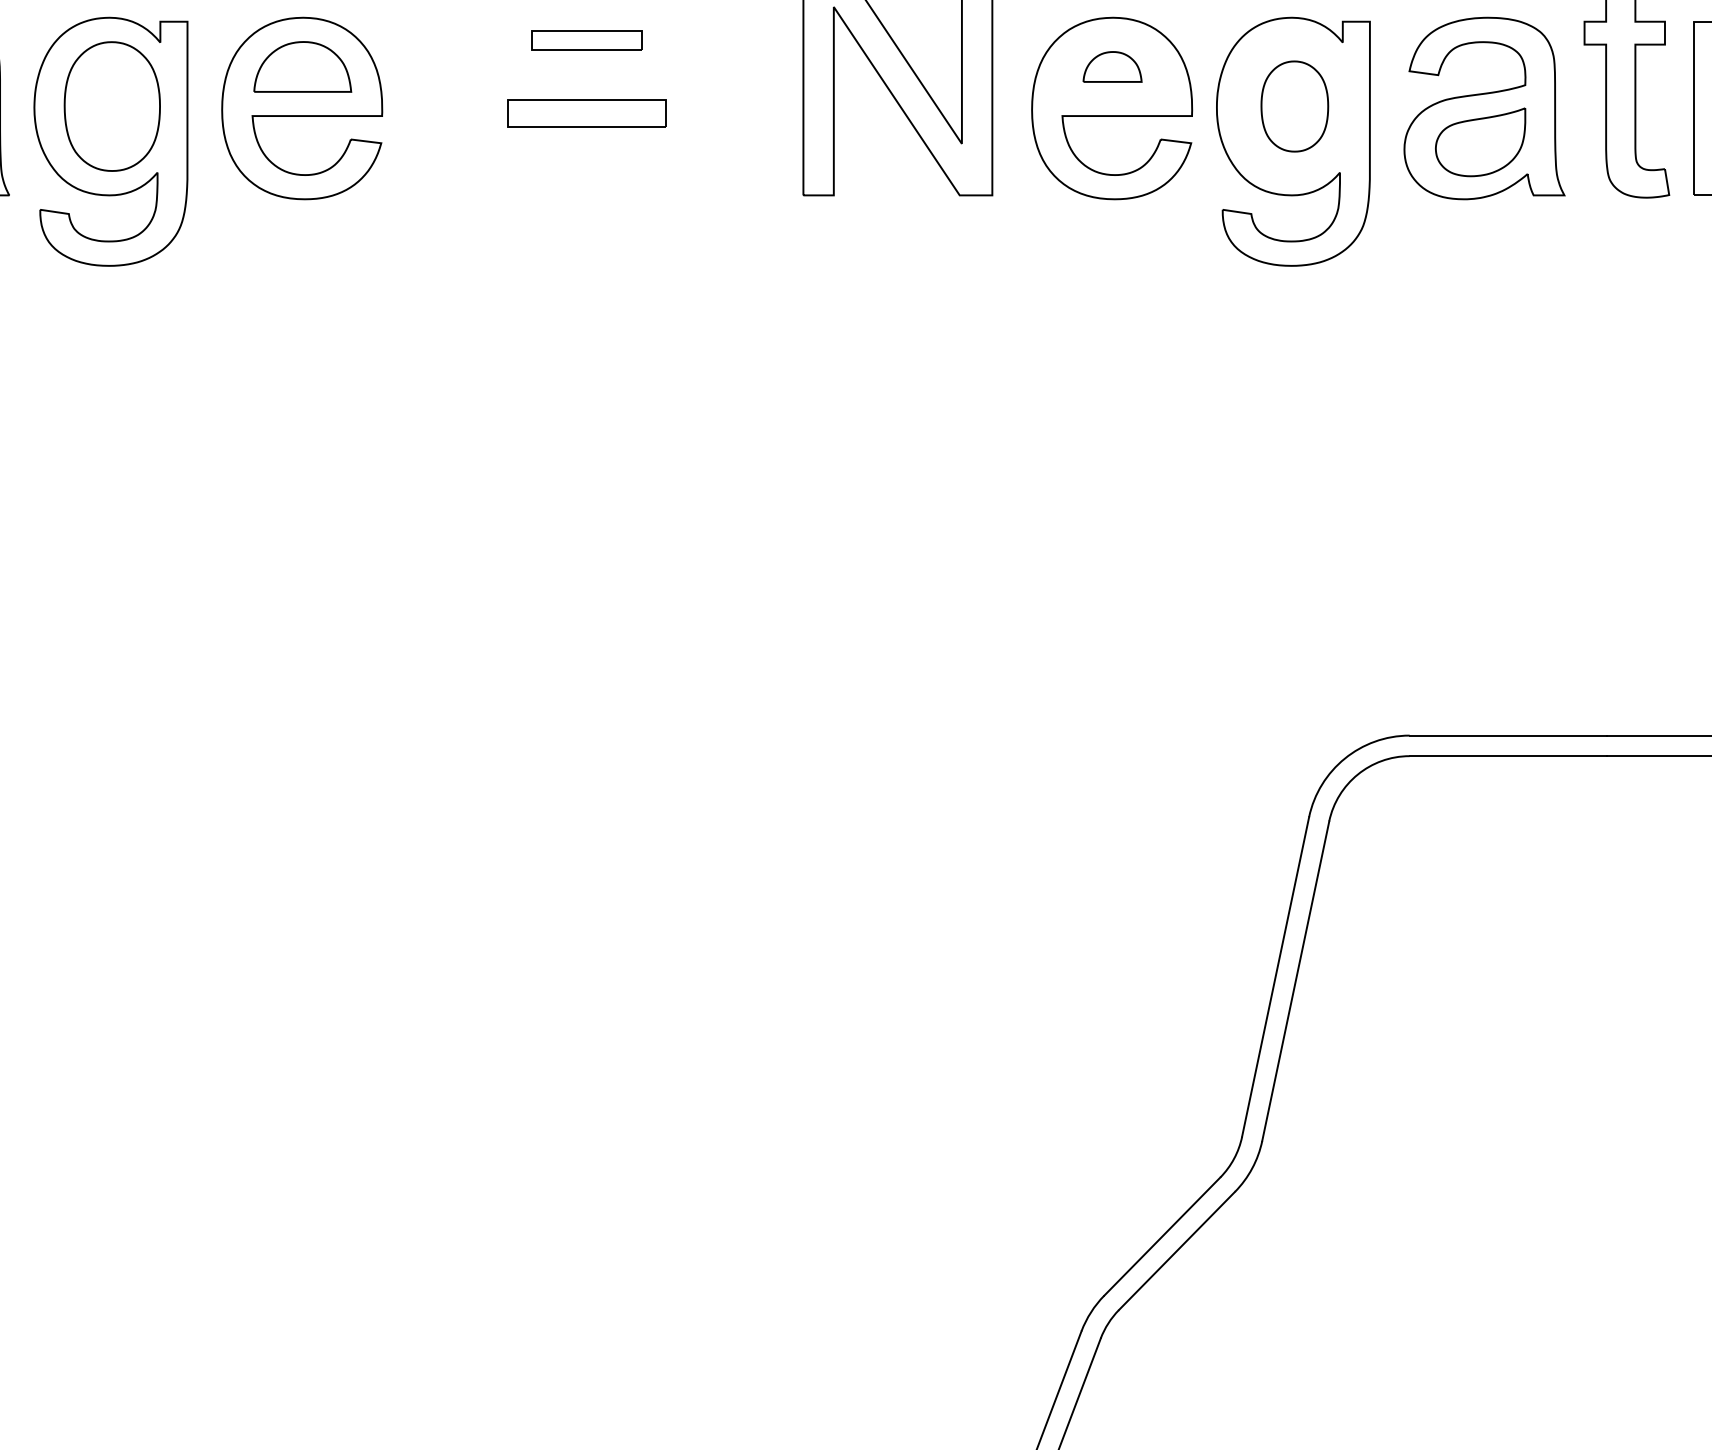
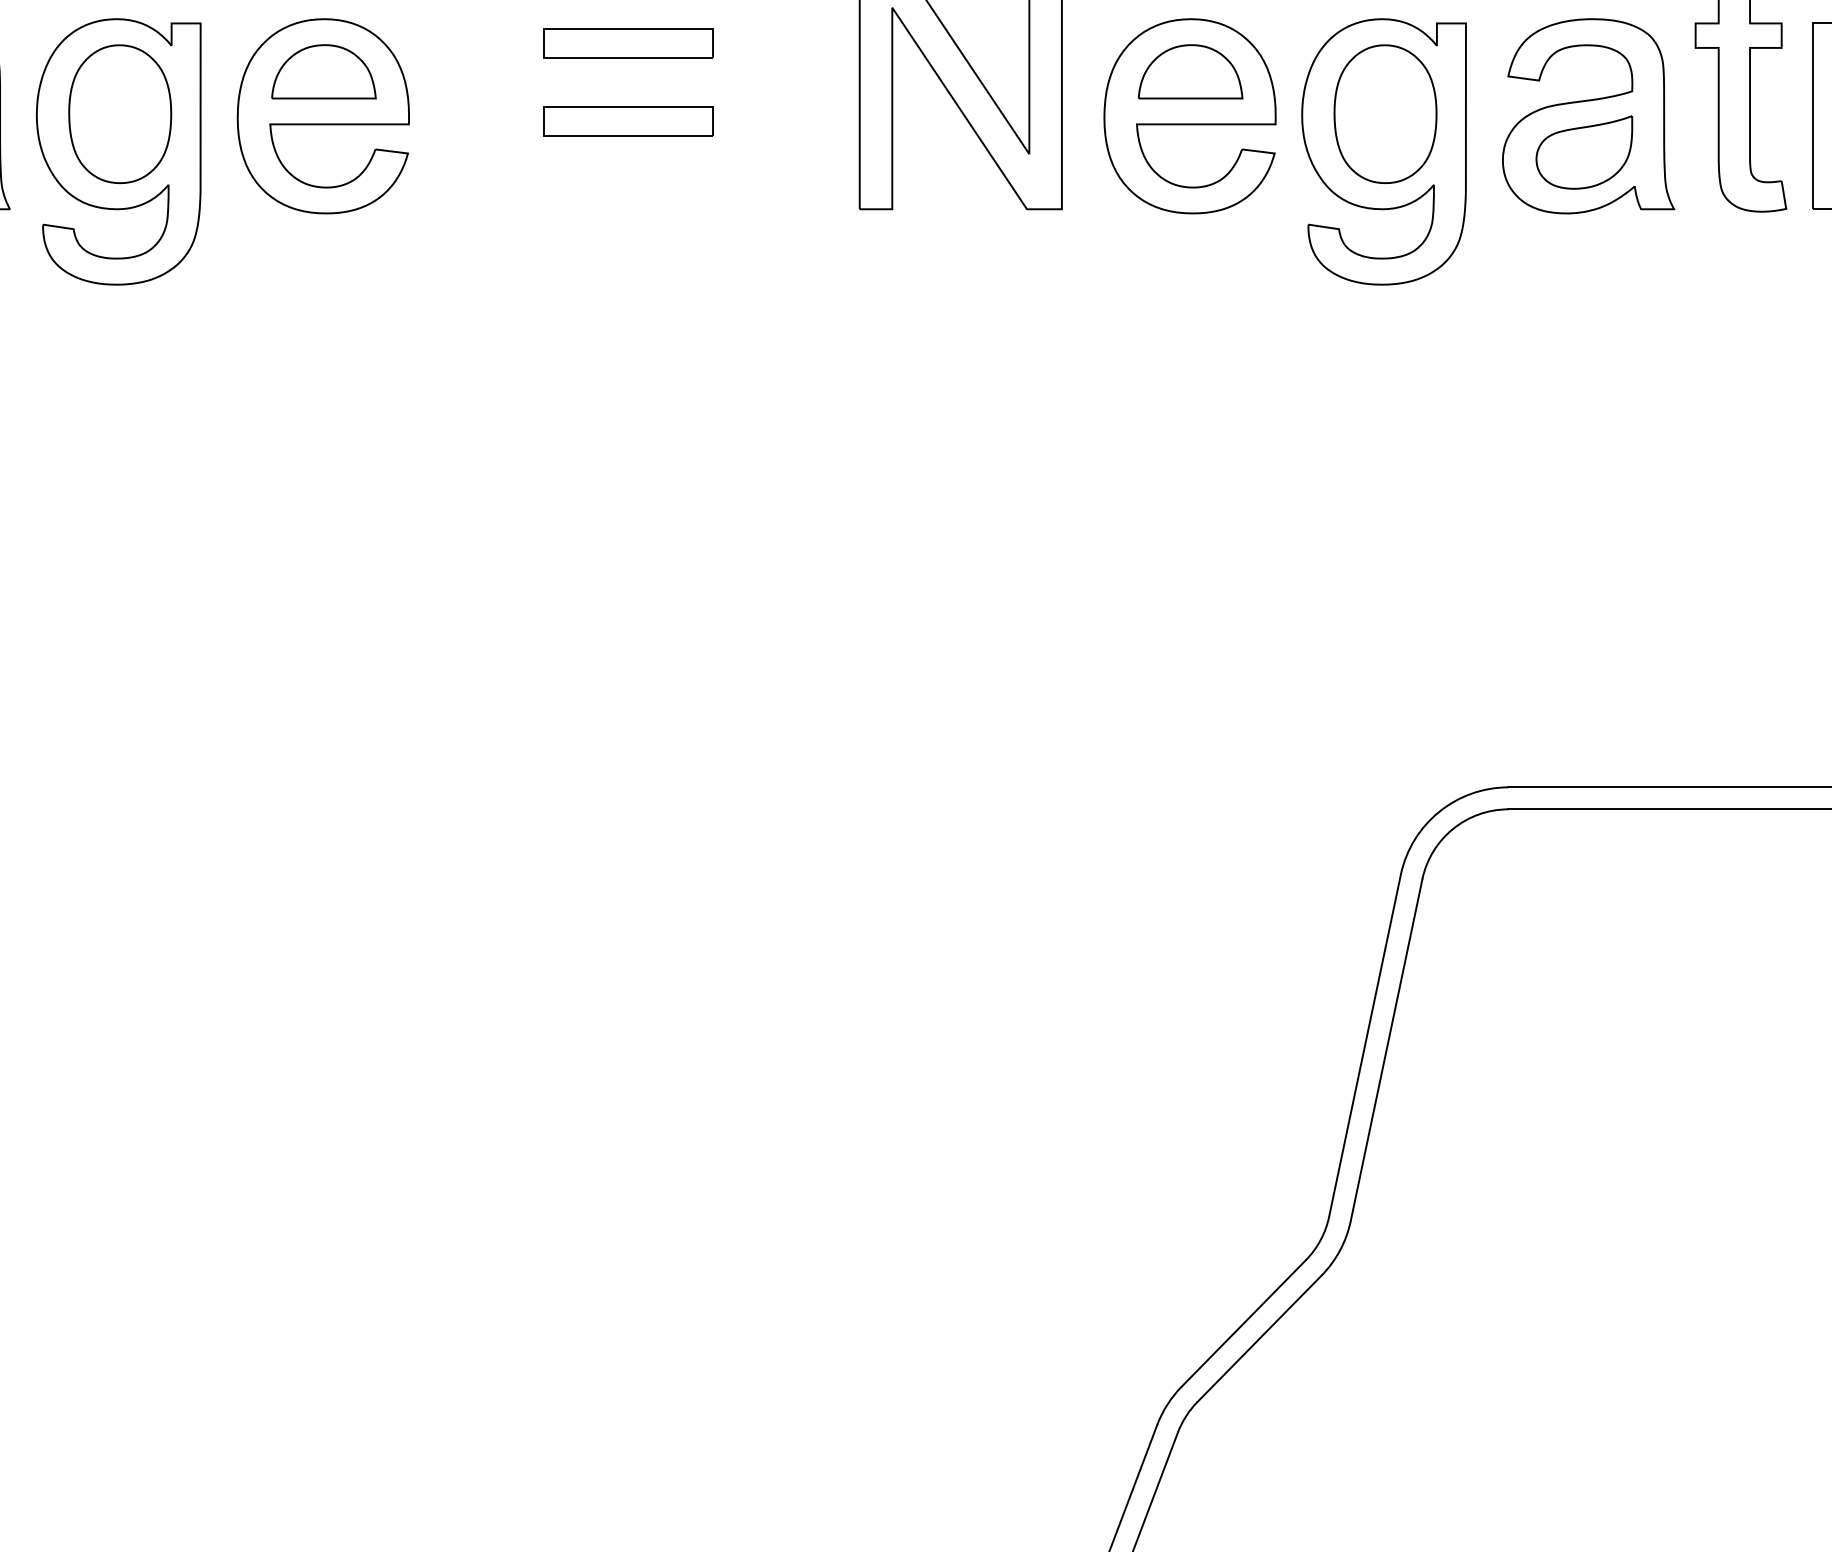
part: (586, 40) -> (627, 43), size x1.43
part: (1112, 66) -> (1190, 71), size x1.67
part: (1294, 106) -> (1385, 114), size x1.43

